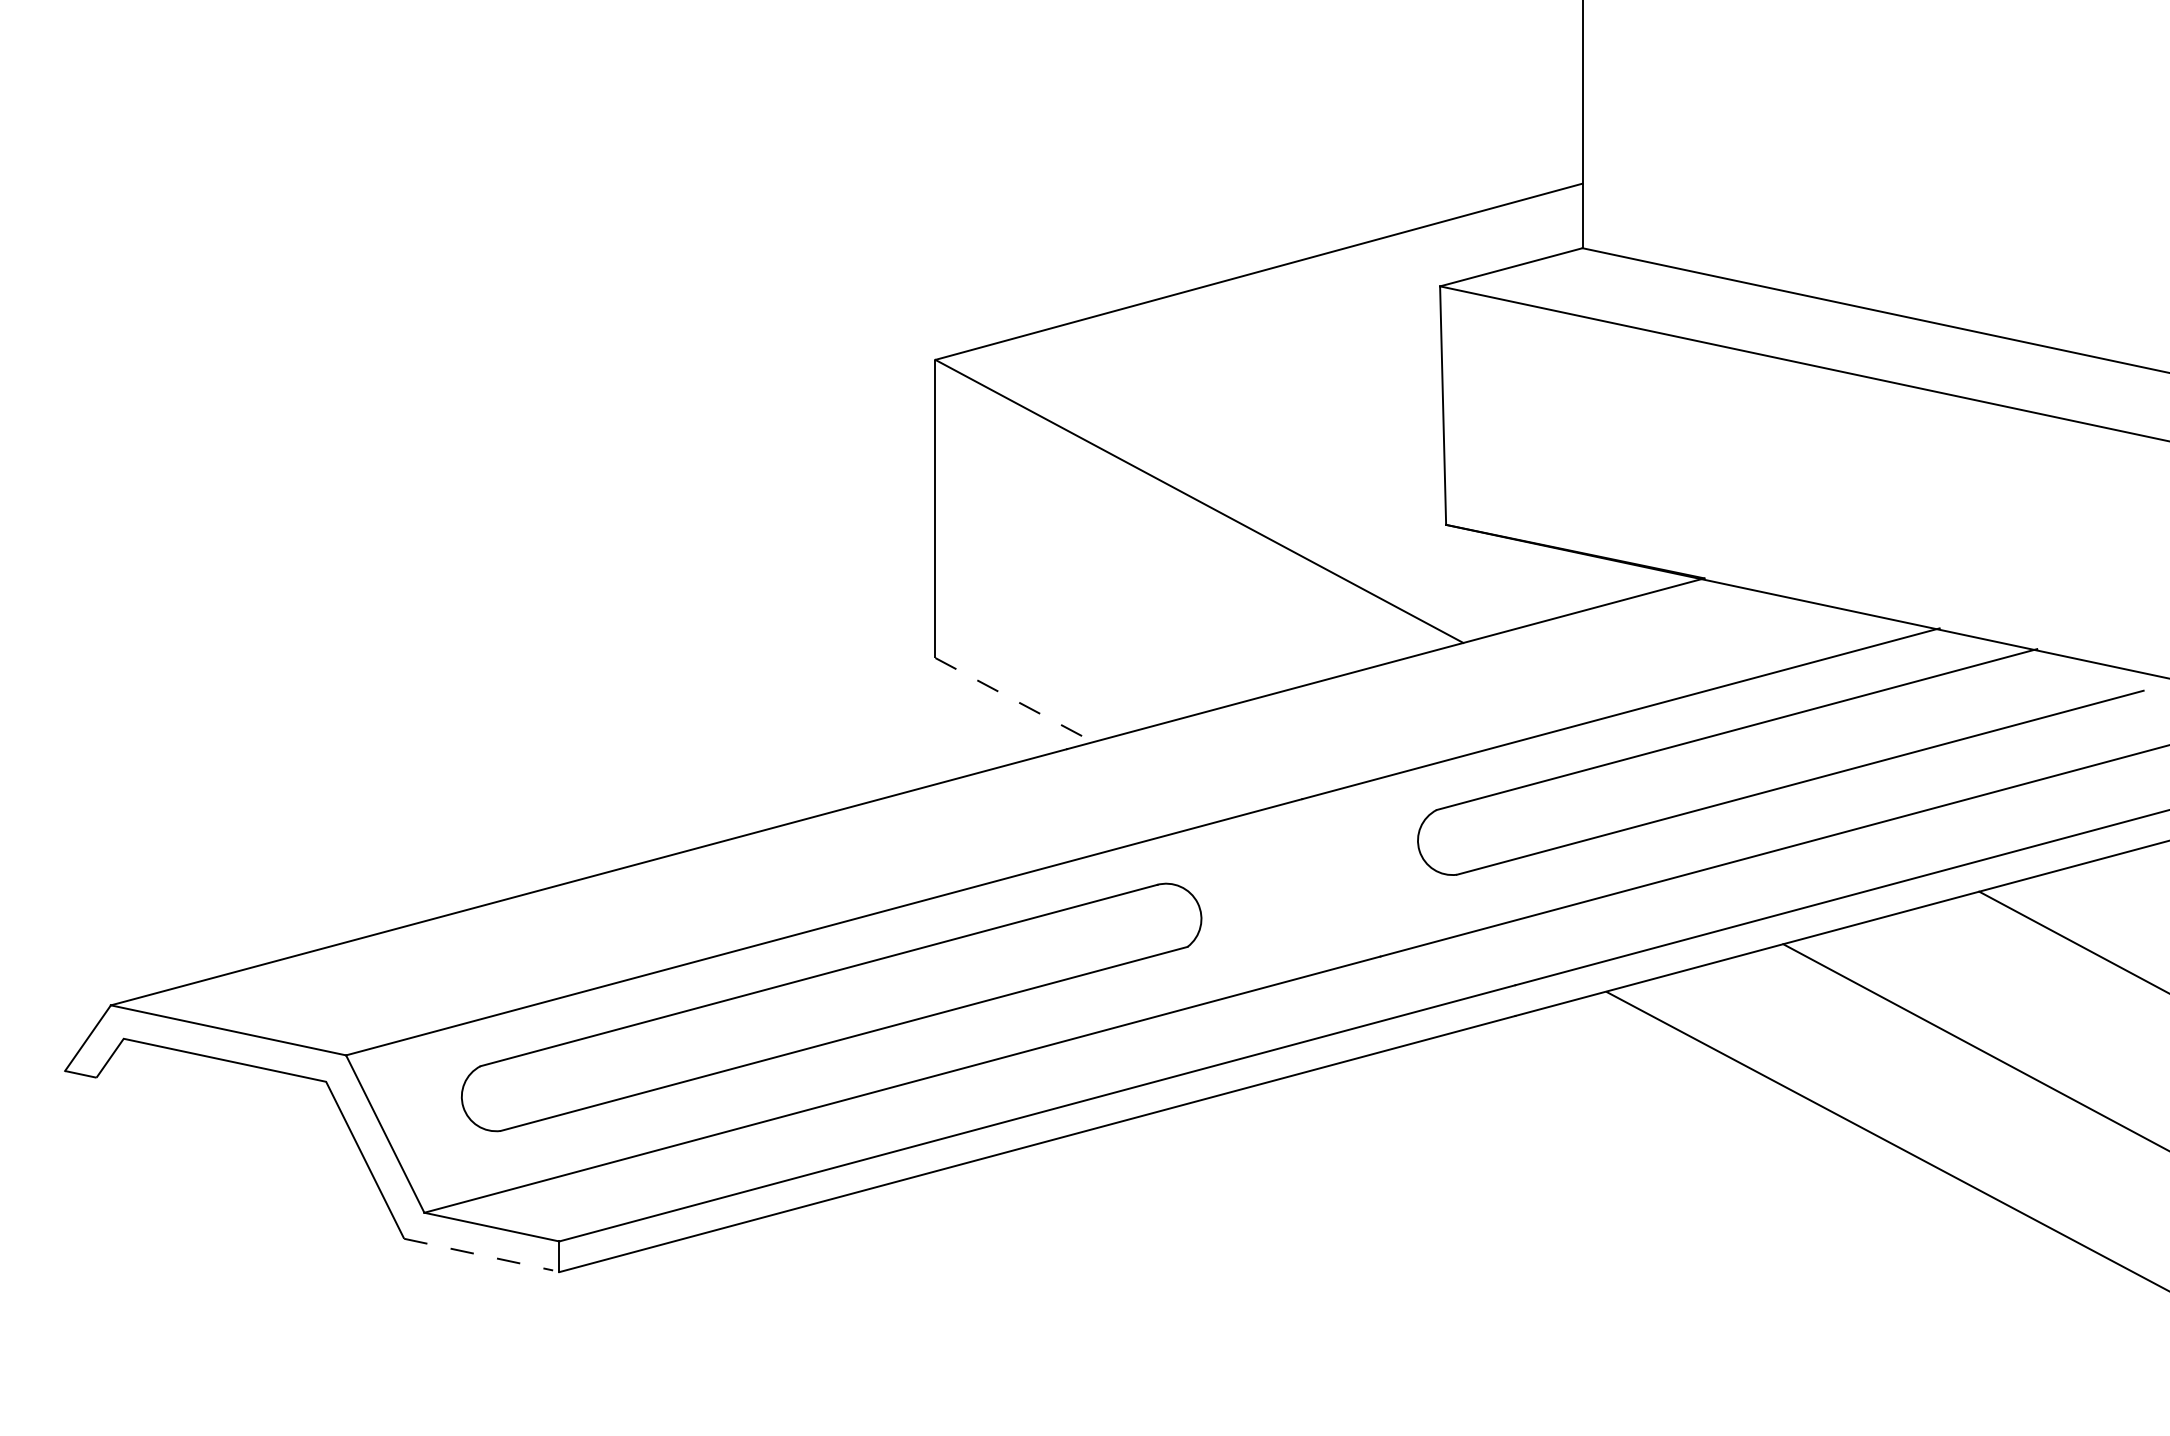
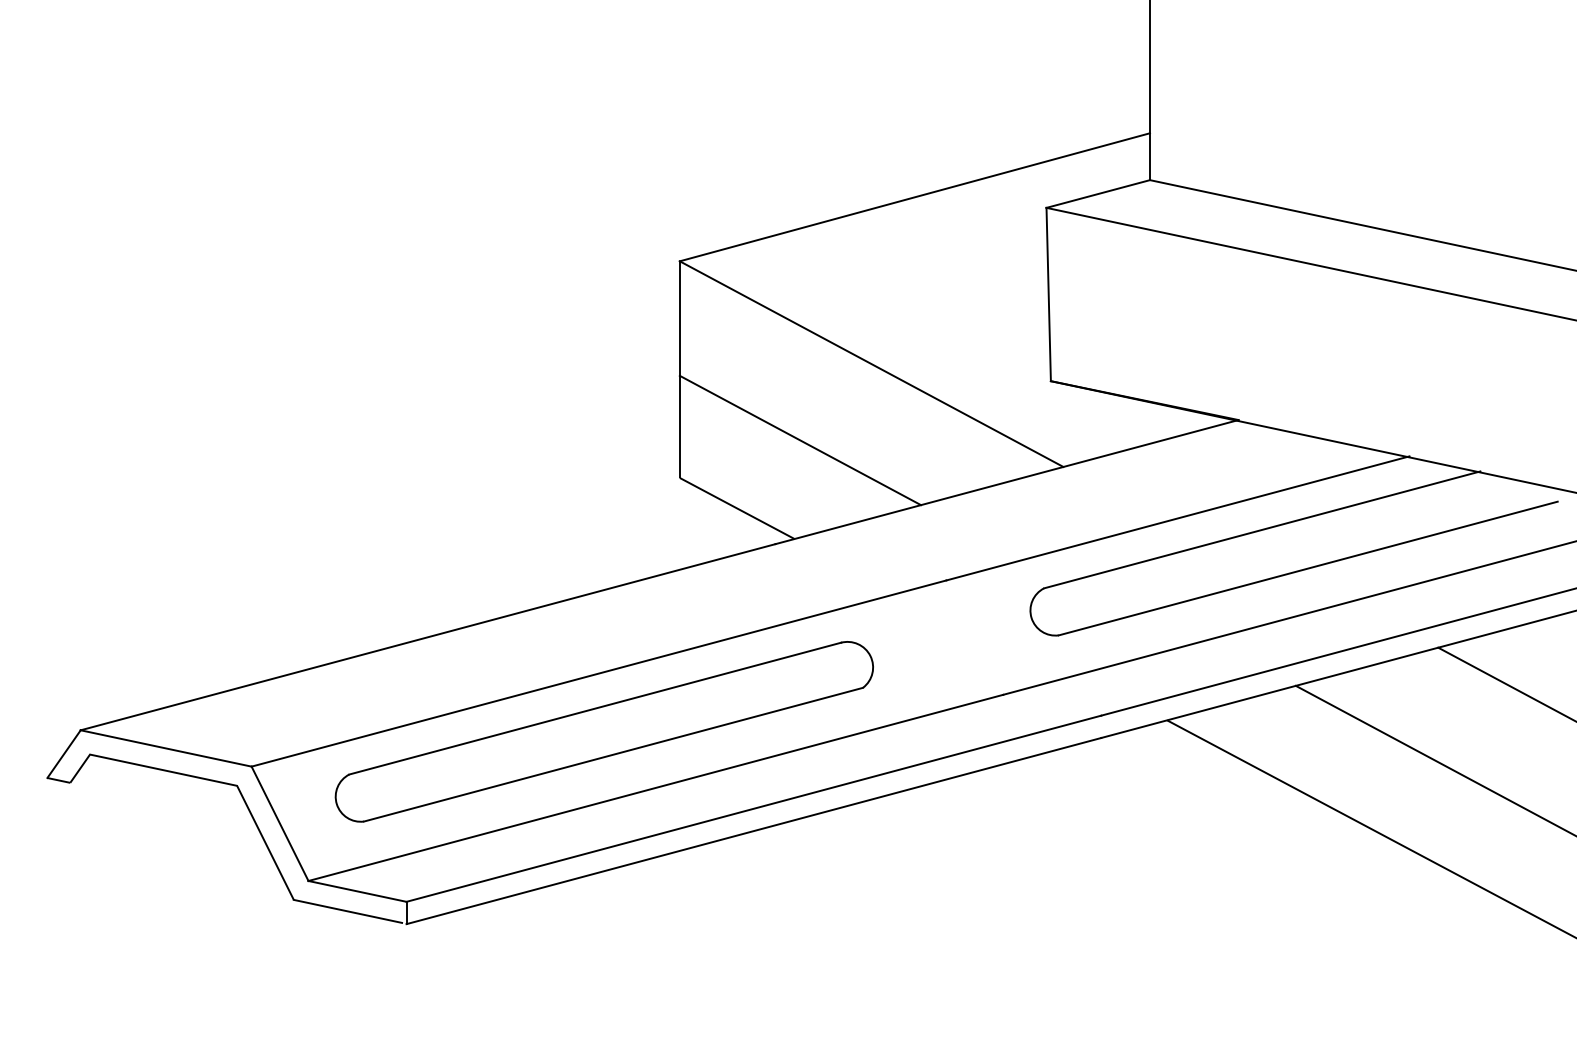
line: (1101, 606) -> (800, 440), added
line: (1014, 700) -> (737, 508), dashed -> solid
line: (479, 1254) -> (348, 911), dashed -> solid

